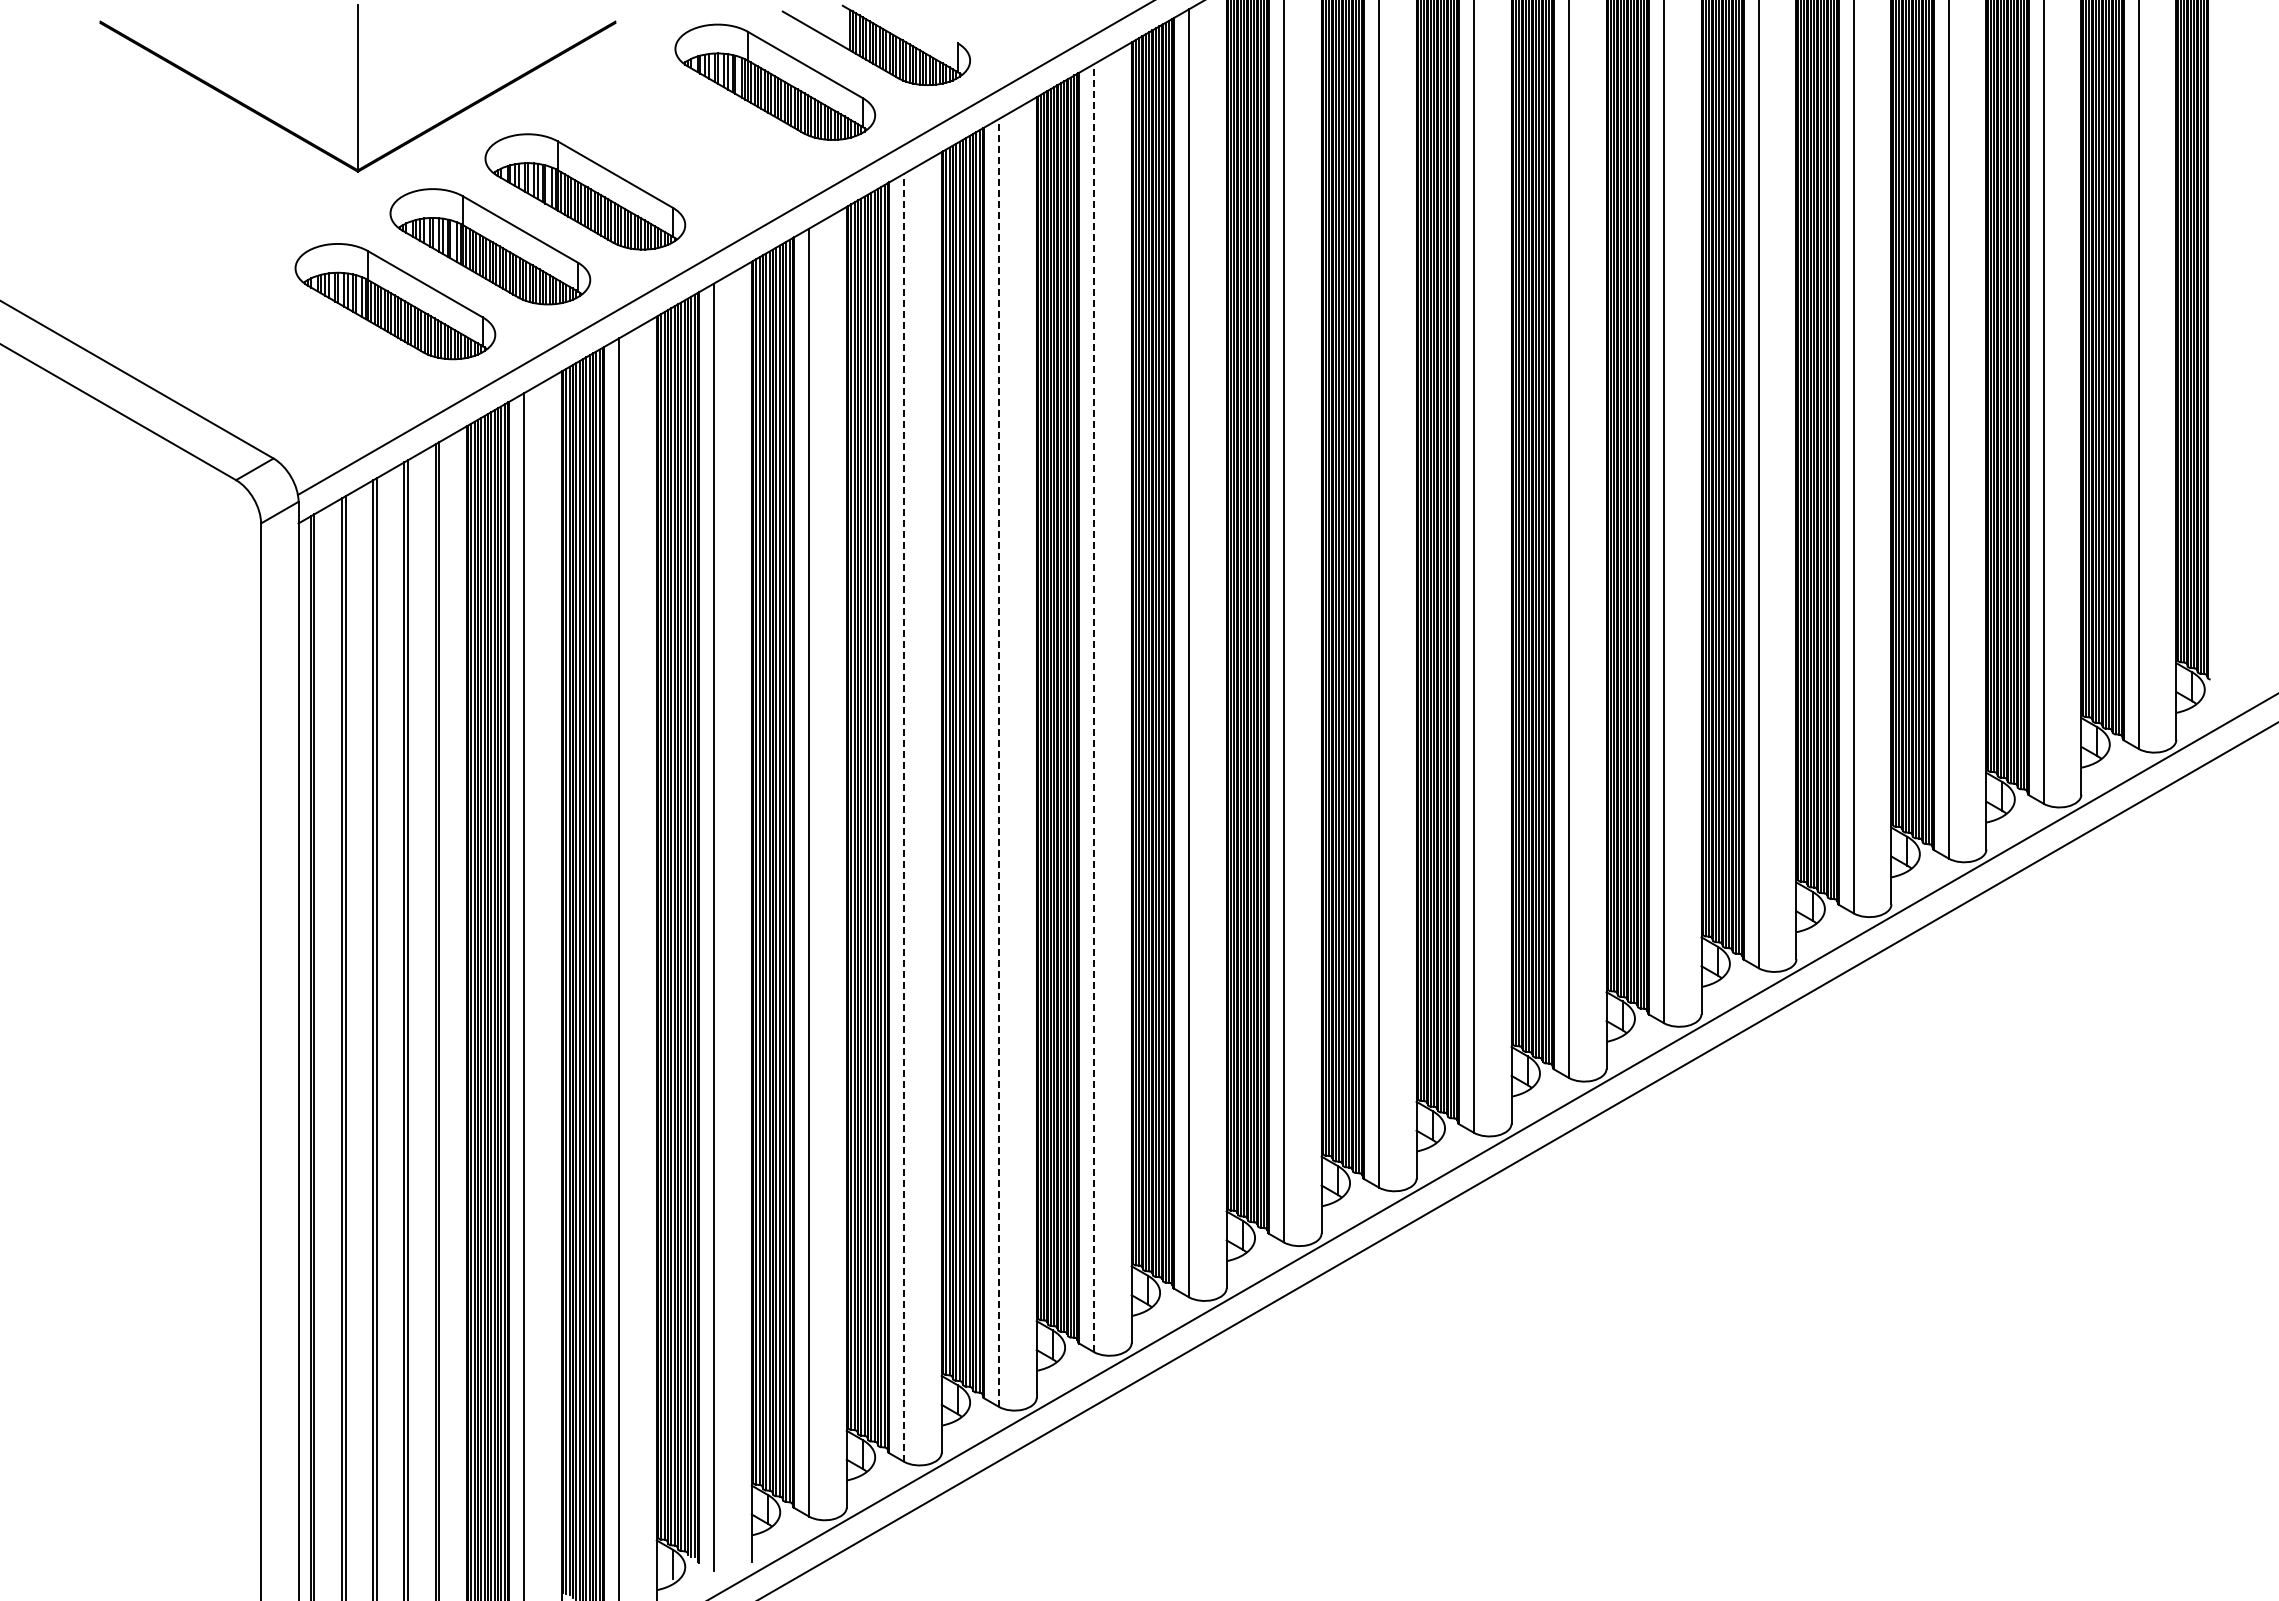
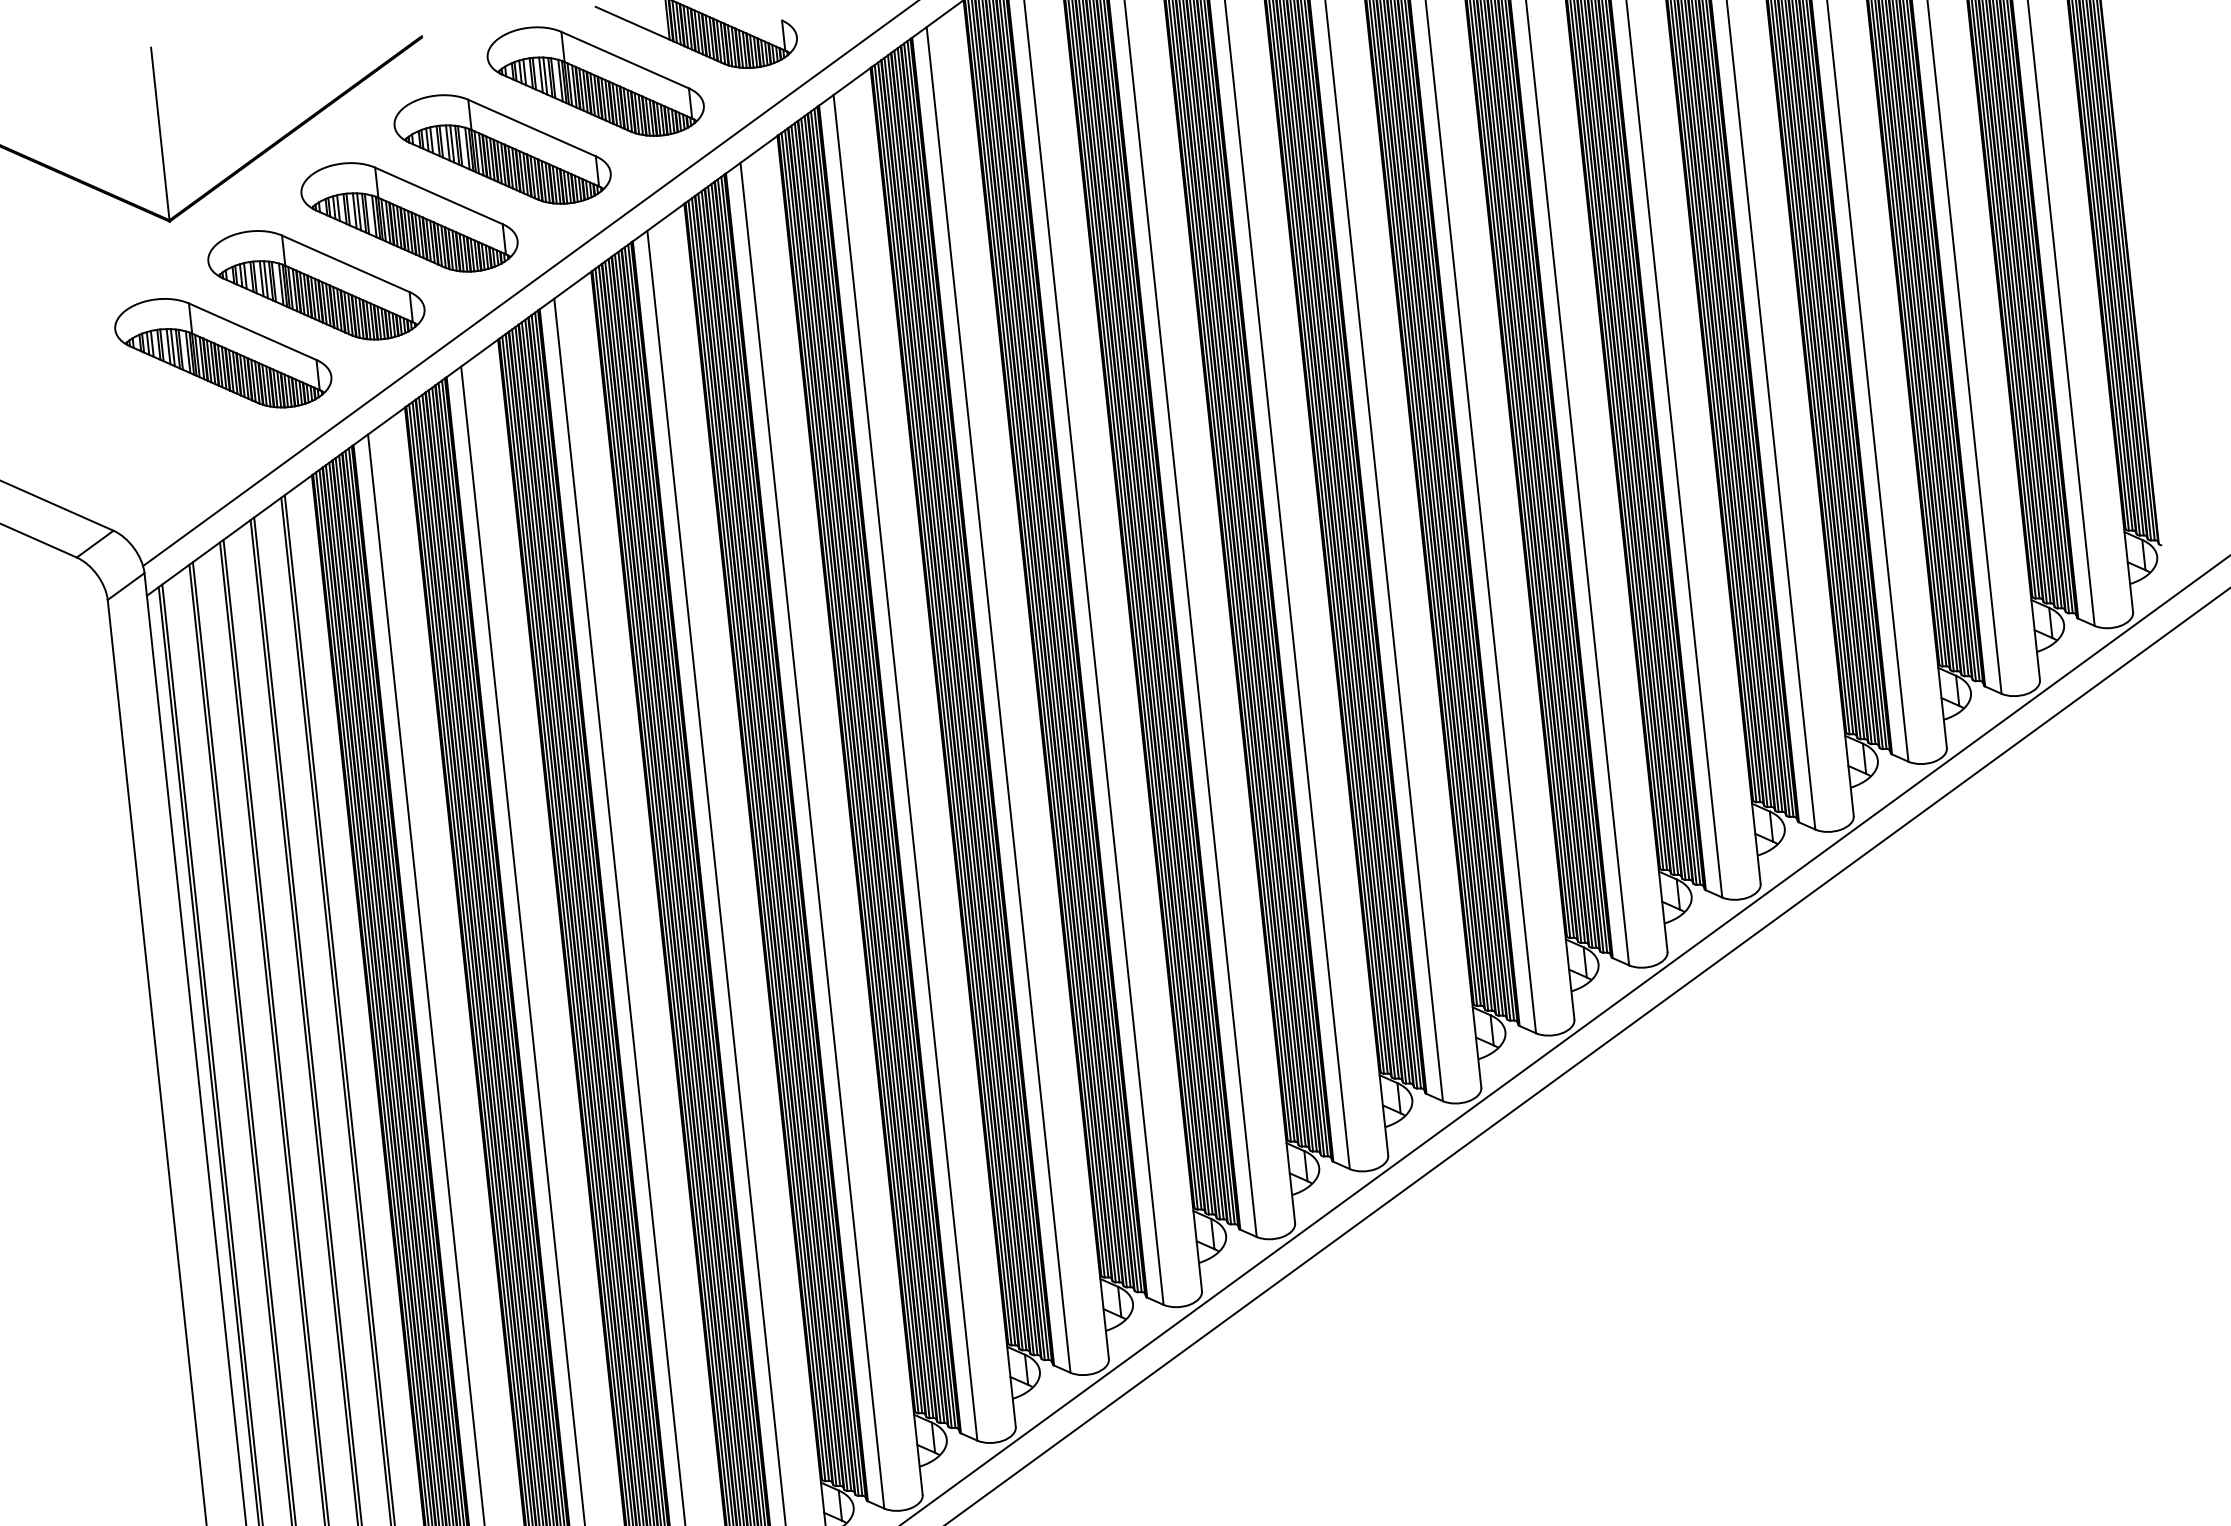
part: (680, 136) -> (502, 148), added
line: (1093, 708) -> (998, 700), dashed -> solid
line: (999, 762) -> (905, 767), dashed -> solid
line: (904, 817) -> (812, 835), dashed -> solid

